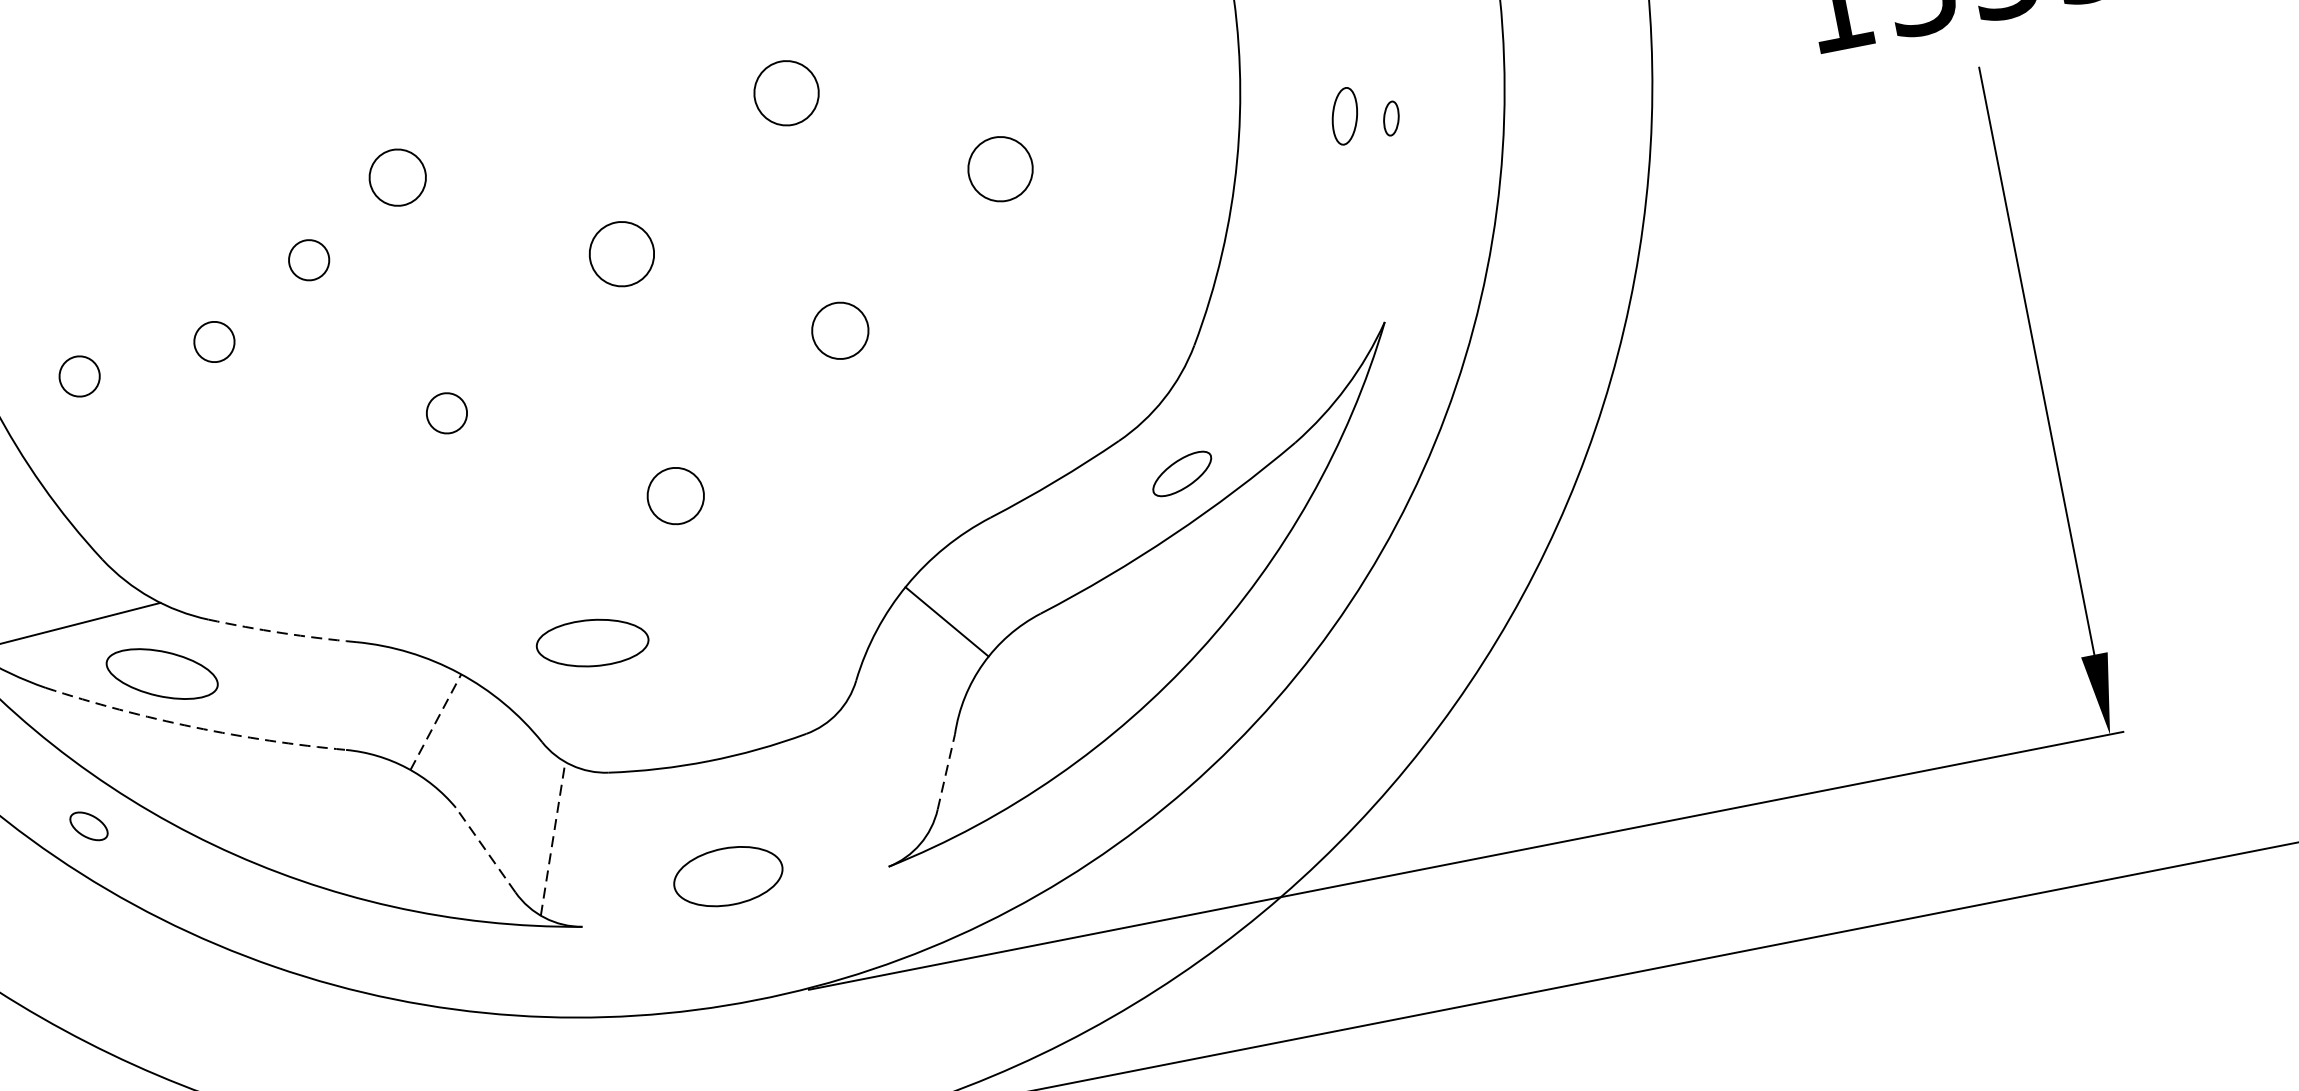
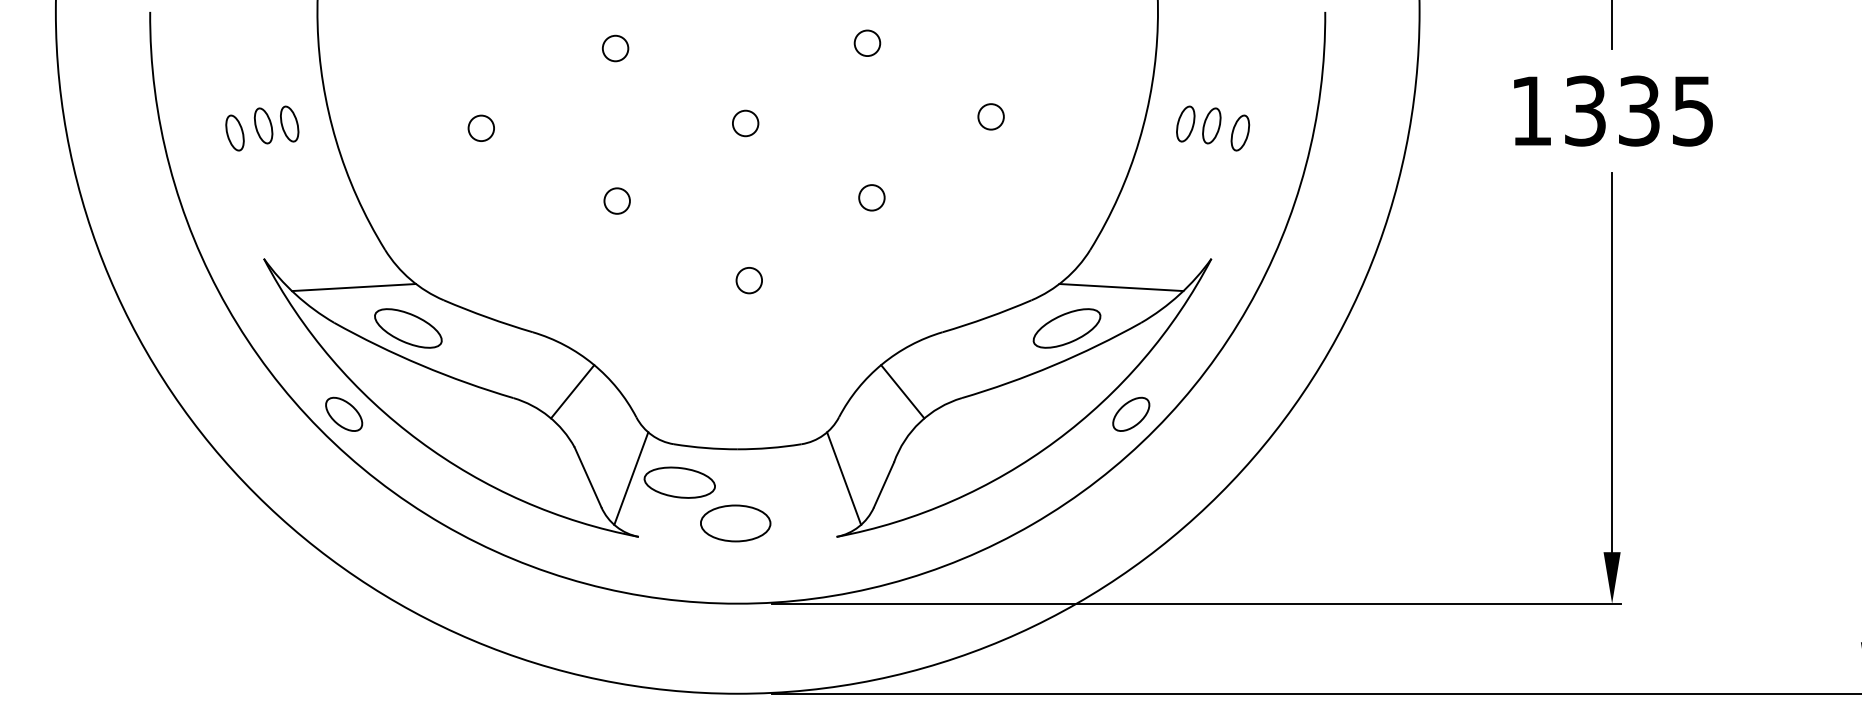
circle: (786, 91) -> (867, 42), size x0.62
part: (1391, 117) -> (1240, 132), size x1.67
part: (1303, 120) -> (1185, 123), added
circle: (999, 168) -> (990, 116), size x0.62
circle: (397, 177) -> (615, 48), size x0.71
circle: (622, 254) -> (745, 123), size x0.62
circle: (307, 259) -> (549, 88), removed
circle: (839, 330) -> (871, 197), size x0.71
circle: (78, 375) -> (392, 132), removed
line: (1254, 393) -> (1121, 287), added
part: (1181, 474) -> (1066, 328), size x1.67
circle: (674, 496) -> (748, 280), size x0.71
part: (1307, 586) -> (1131, 413), added
arc: (281, 633) -> (487, 317), dashed -> solid
part: (592, 642) -> (679, 482), moved
line: (437, 721) -> (573, 391), dashed -> solid
arc: (193, 727) -> (421, 365), dashed -> solid
line: (946, 771) -> (884, 484), dashed -> solid
line: (883, 773) -> (844, 478), added
part: (89, 825) -> (344, 413), size x1.67
line: (553, 838) -> (631, 478), dashed -> solid
line: (486, 850) -> (588, 477), dashed -> solid

